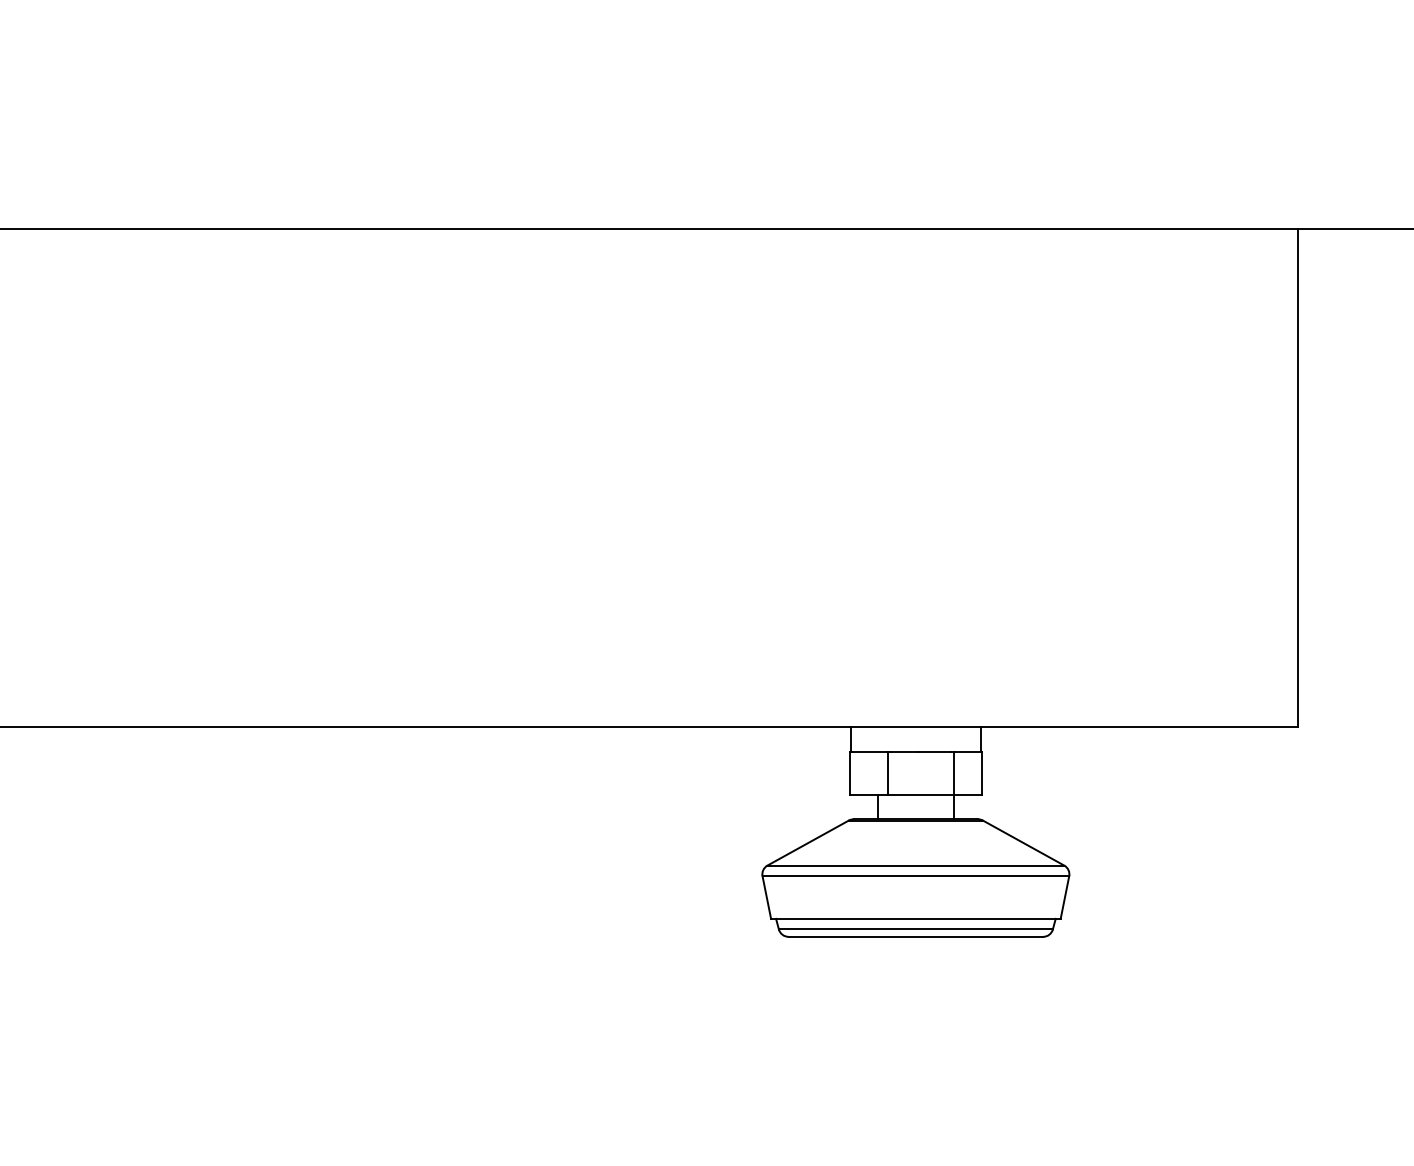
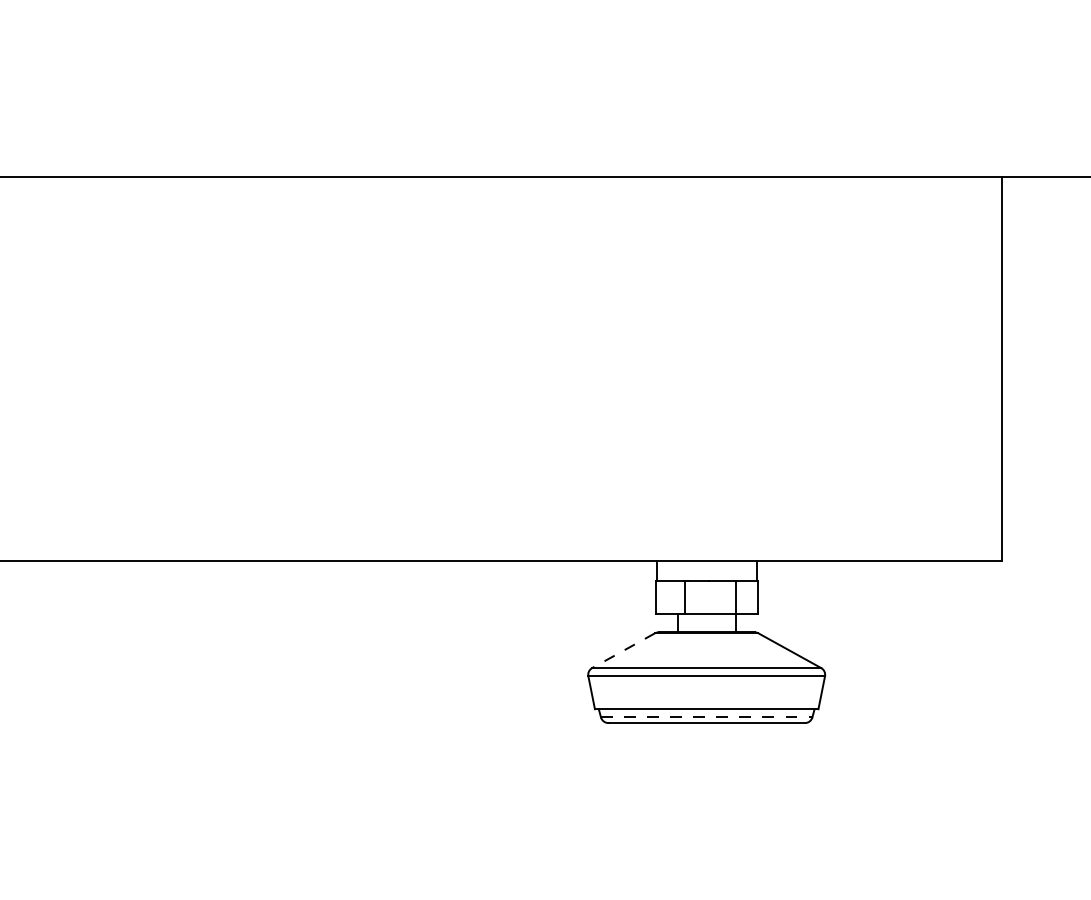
line: (808, 842) -> (623, 650), solid -> dashed
line: (915, 929) -> (706, 717), solid -> dashed

